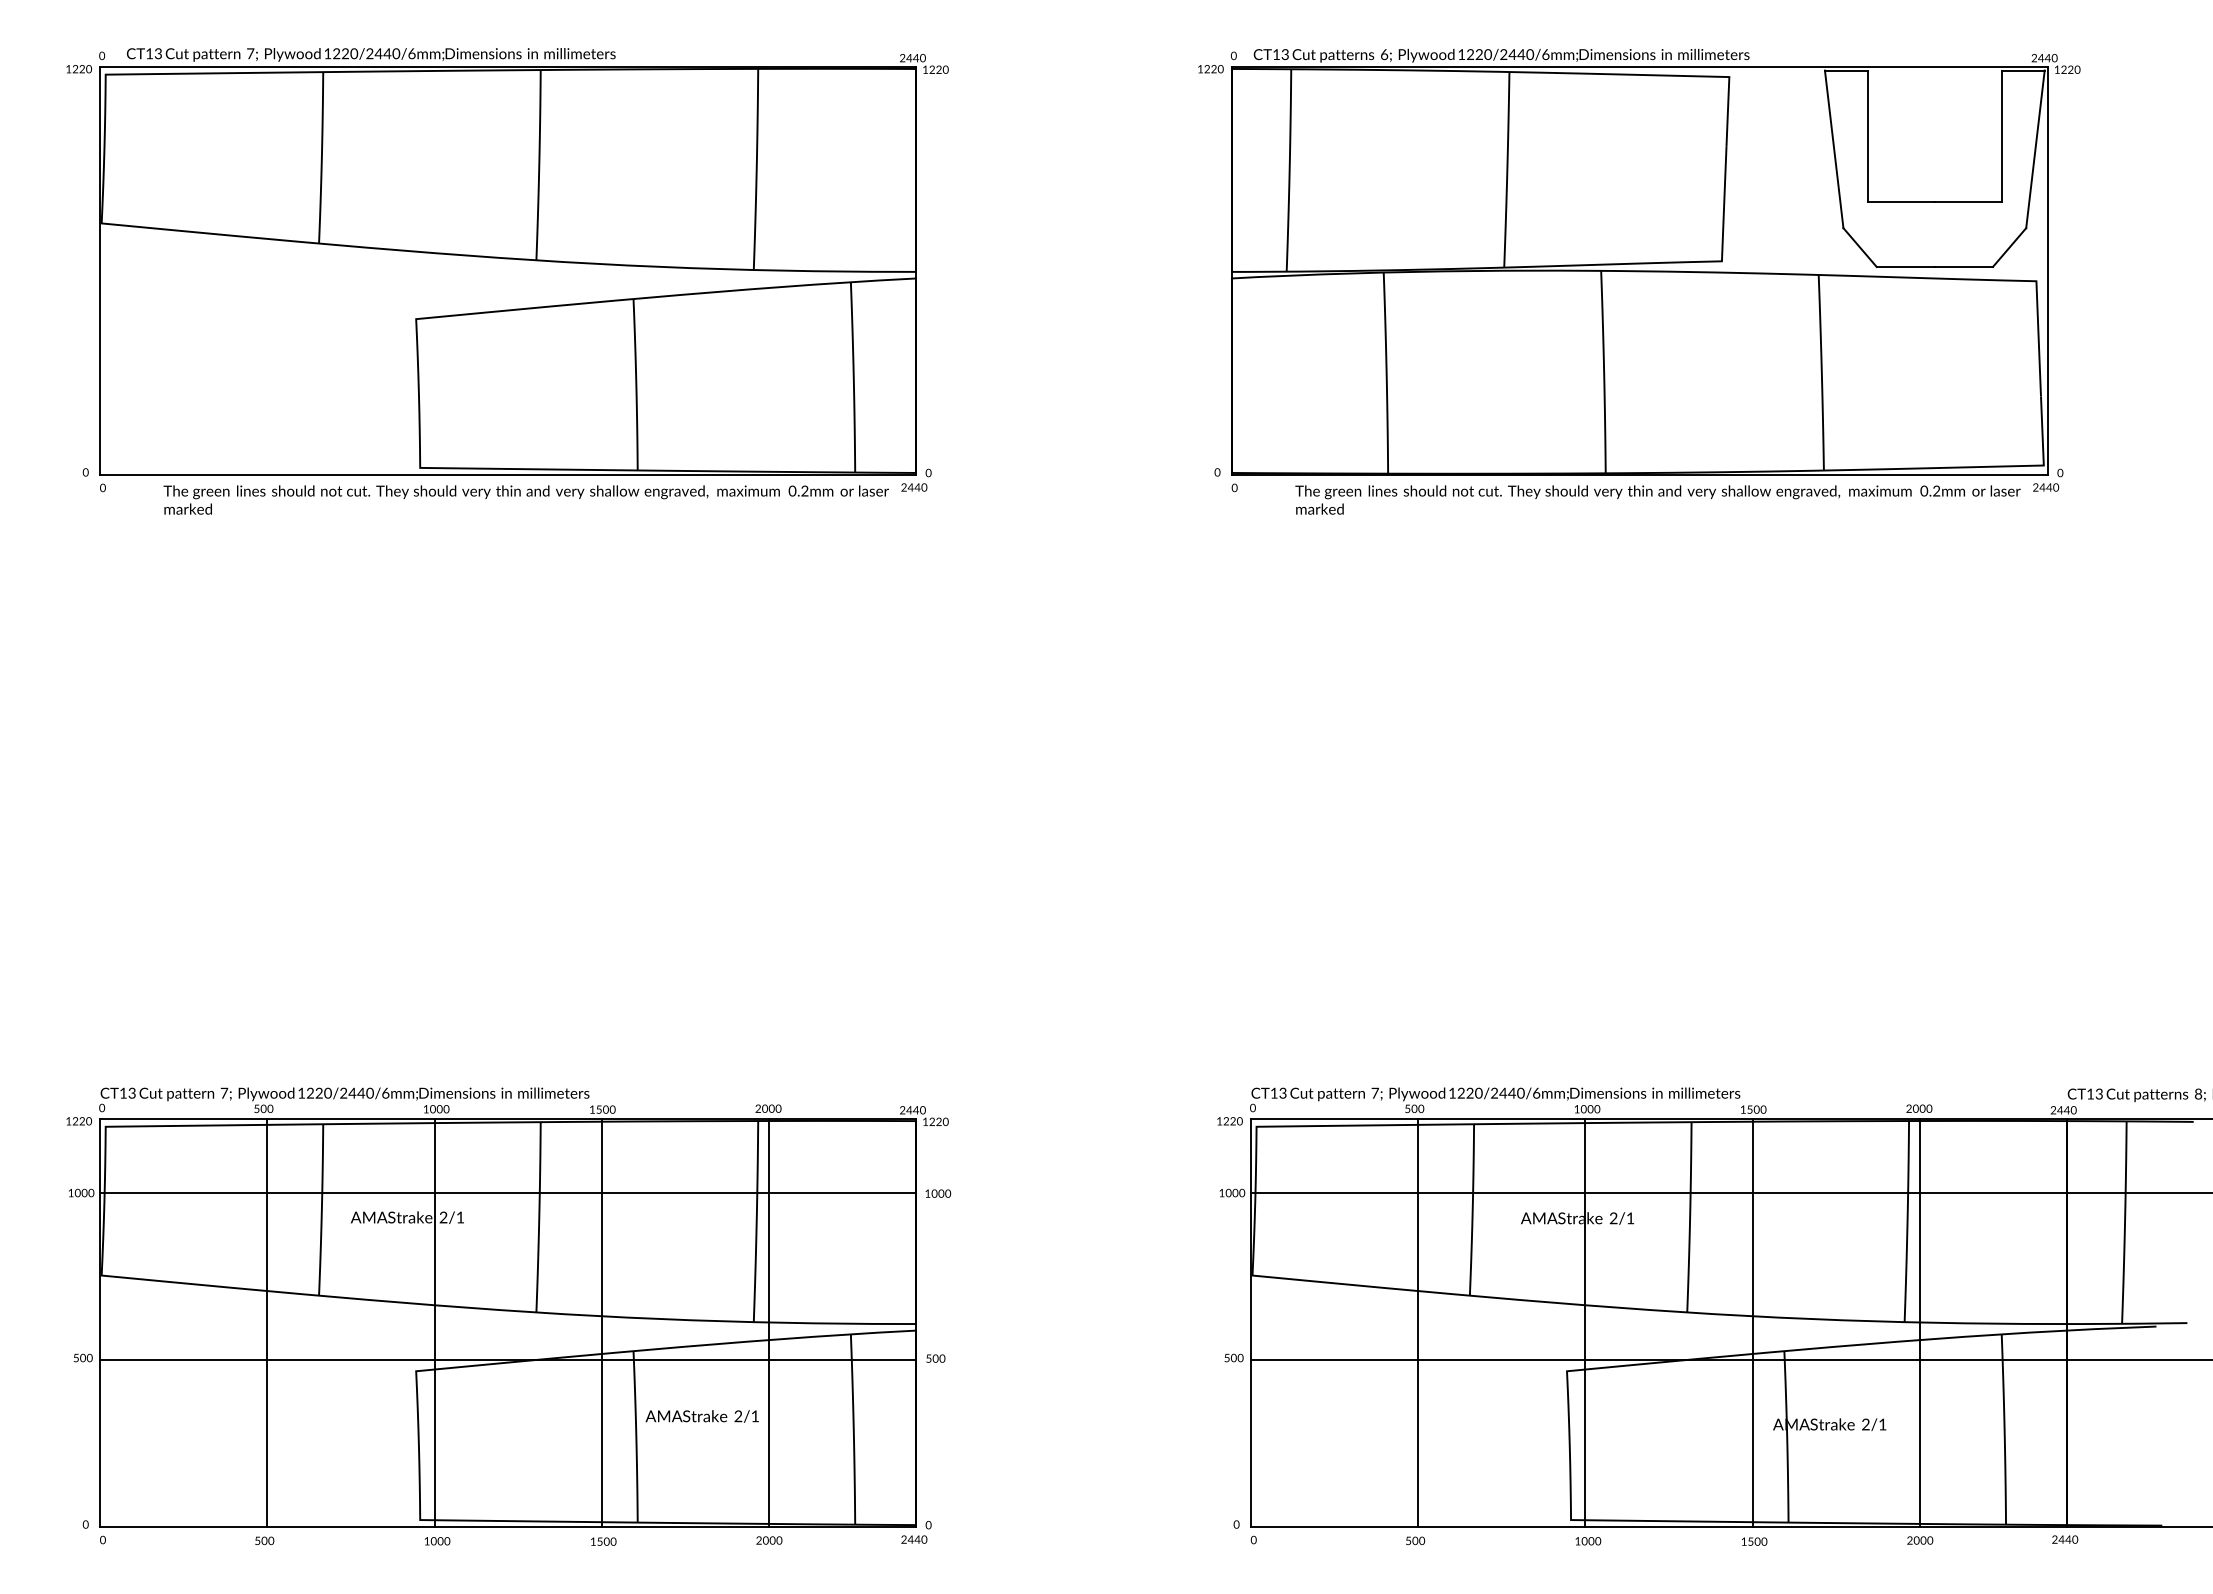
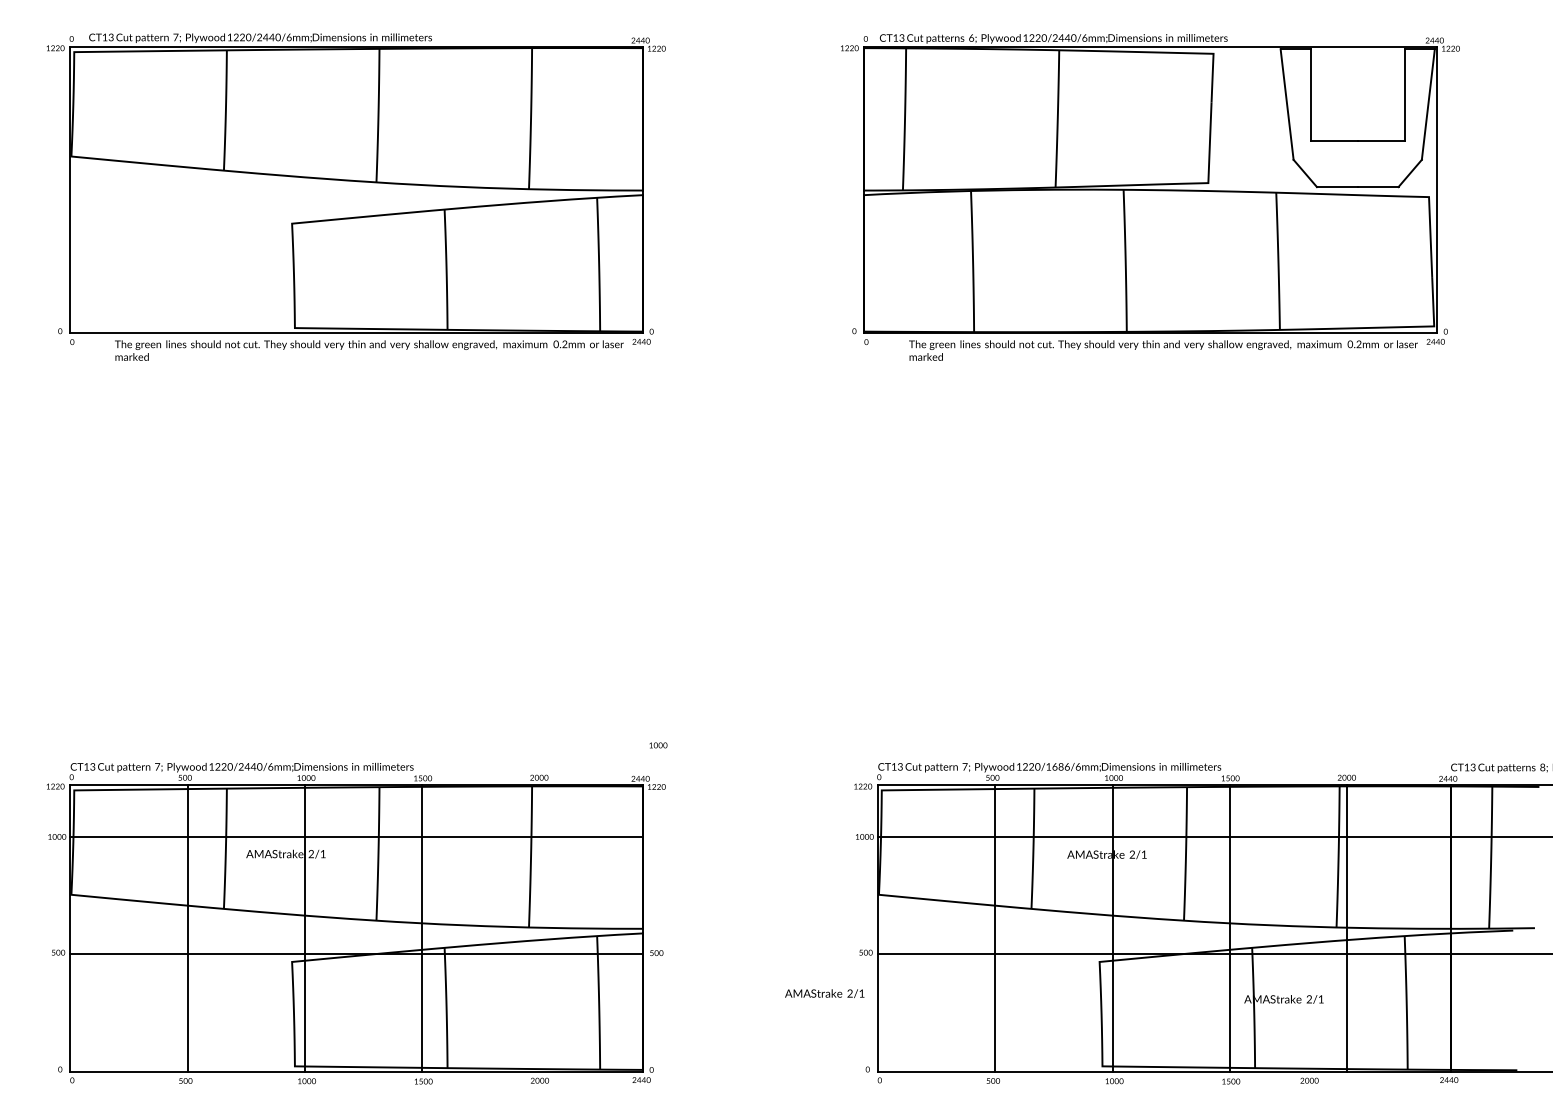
text: (1507, 1092) -> (1057, 766), 1220/2440/6mm; -> 1220/1686/6mm;
text: (938, 1193) -> (658, 745), moved
line: (769, 1323) -> (540, 928), removed
text: (701, 1416) -> (824, 993), moved
text: (1920, 1540) -> (1309, 1080), moved

